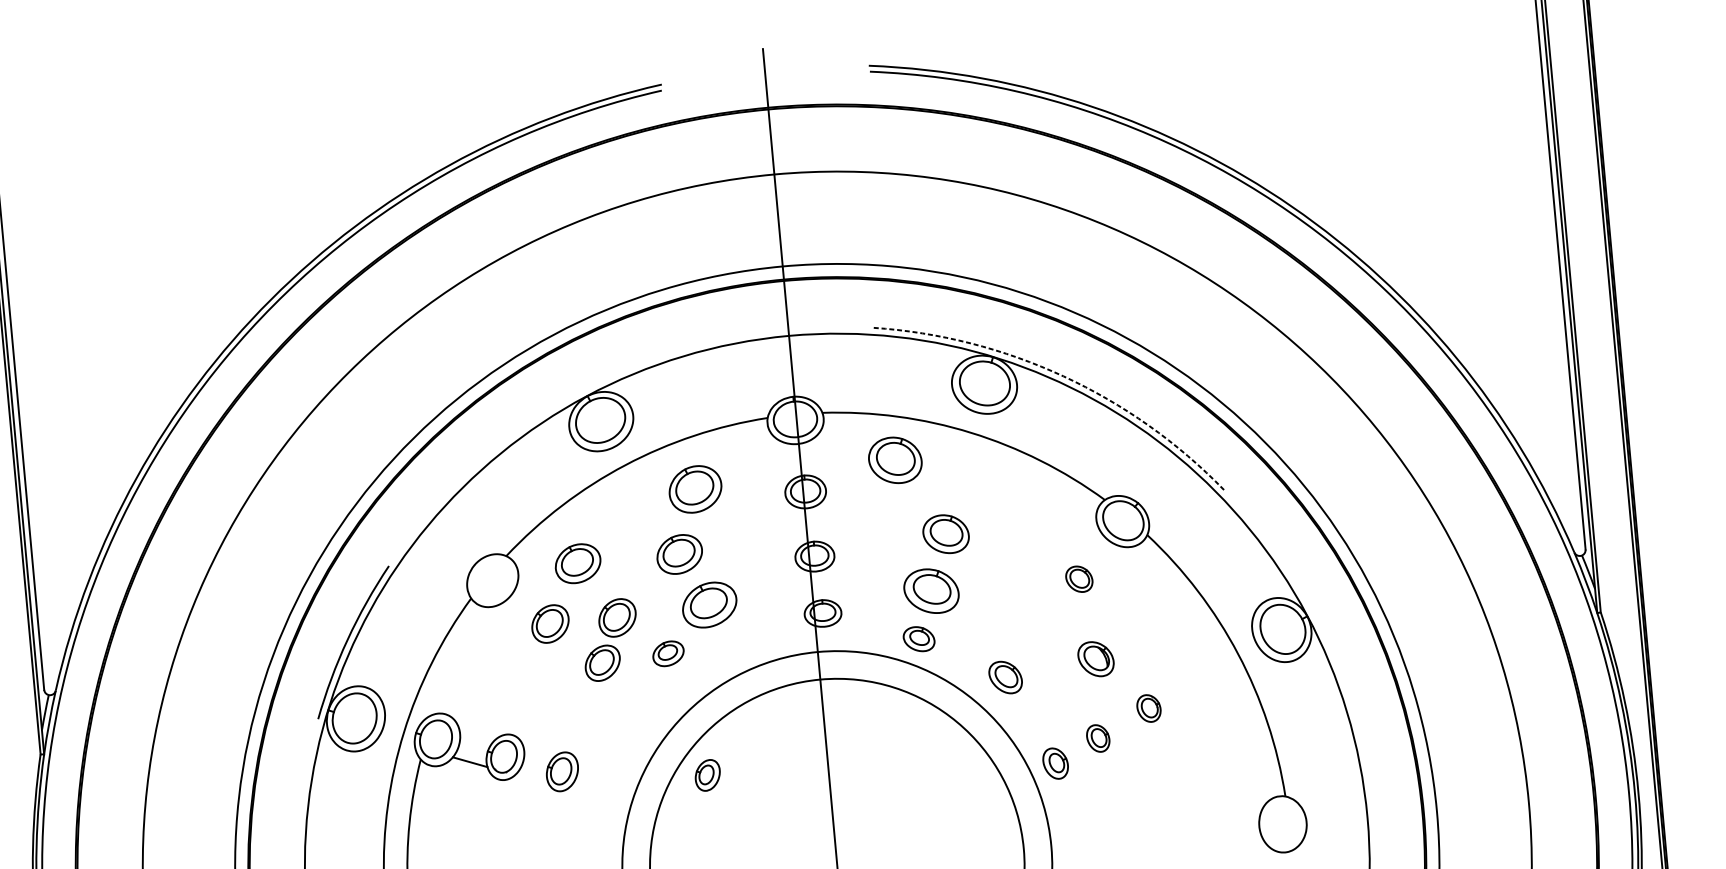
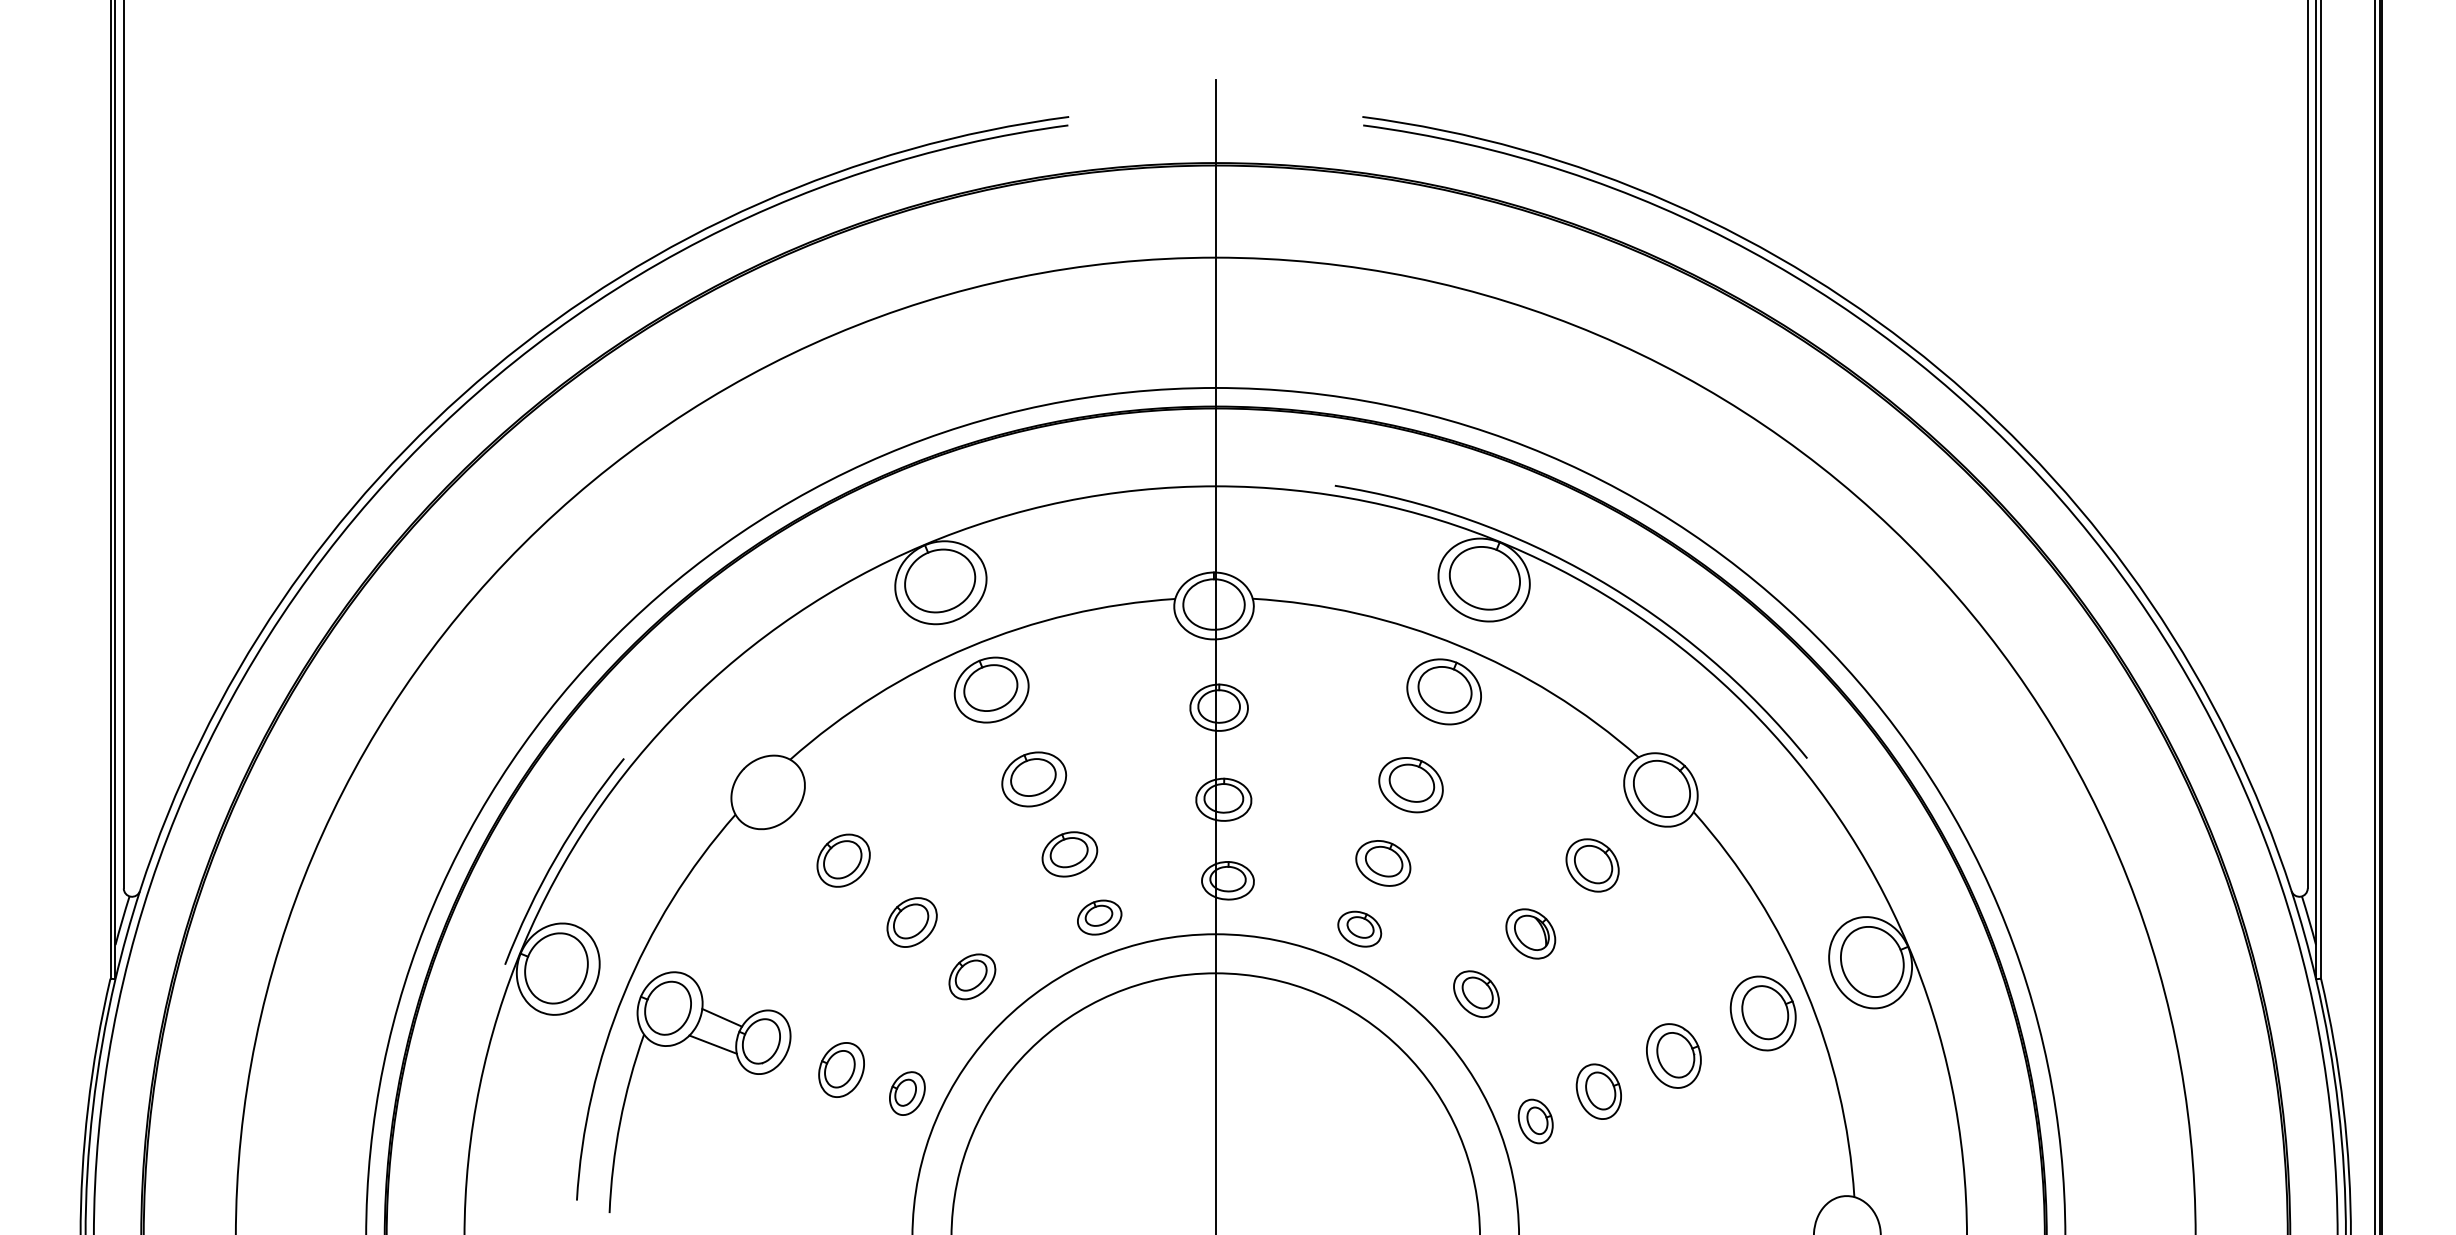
arc: (1063, 376) -> (1596, 578), dashed -> solid
part: (894, 460) -> (1443, 691), moved
part: (695, 488) -> (991, 689), moved
part: (578, 563) -> (890, 779), removed
part: (1079, 579) -> (1592, 865), size x1.43
part: (931, 591) -> (1383, 863), size x0.71
part: (709, 605) -> (1069, 854), size x0.71
part: (617, 617) -> (938, 860), removed
part: (668, 653) -> (1099, 917), moved
part: (1095, 658) -> (1530, 933), moved
part: (1208, 672) -> (1762, 1013), added
part: (648, 697) -> (972, 976), added
part: (1148, 708) -> (1673, 1055), size x1.67
part: (1098, 738) -> (1598, 1091), size x1.43
line: (475, 742) -> (722, 1017), added
part: (707, 775) -> (907, 1093), moved

